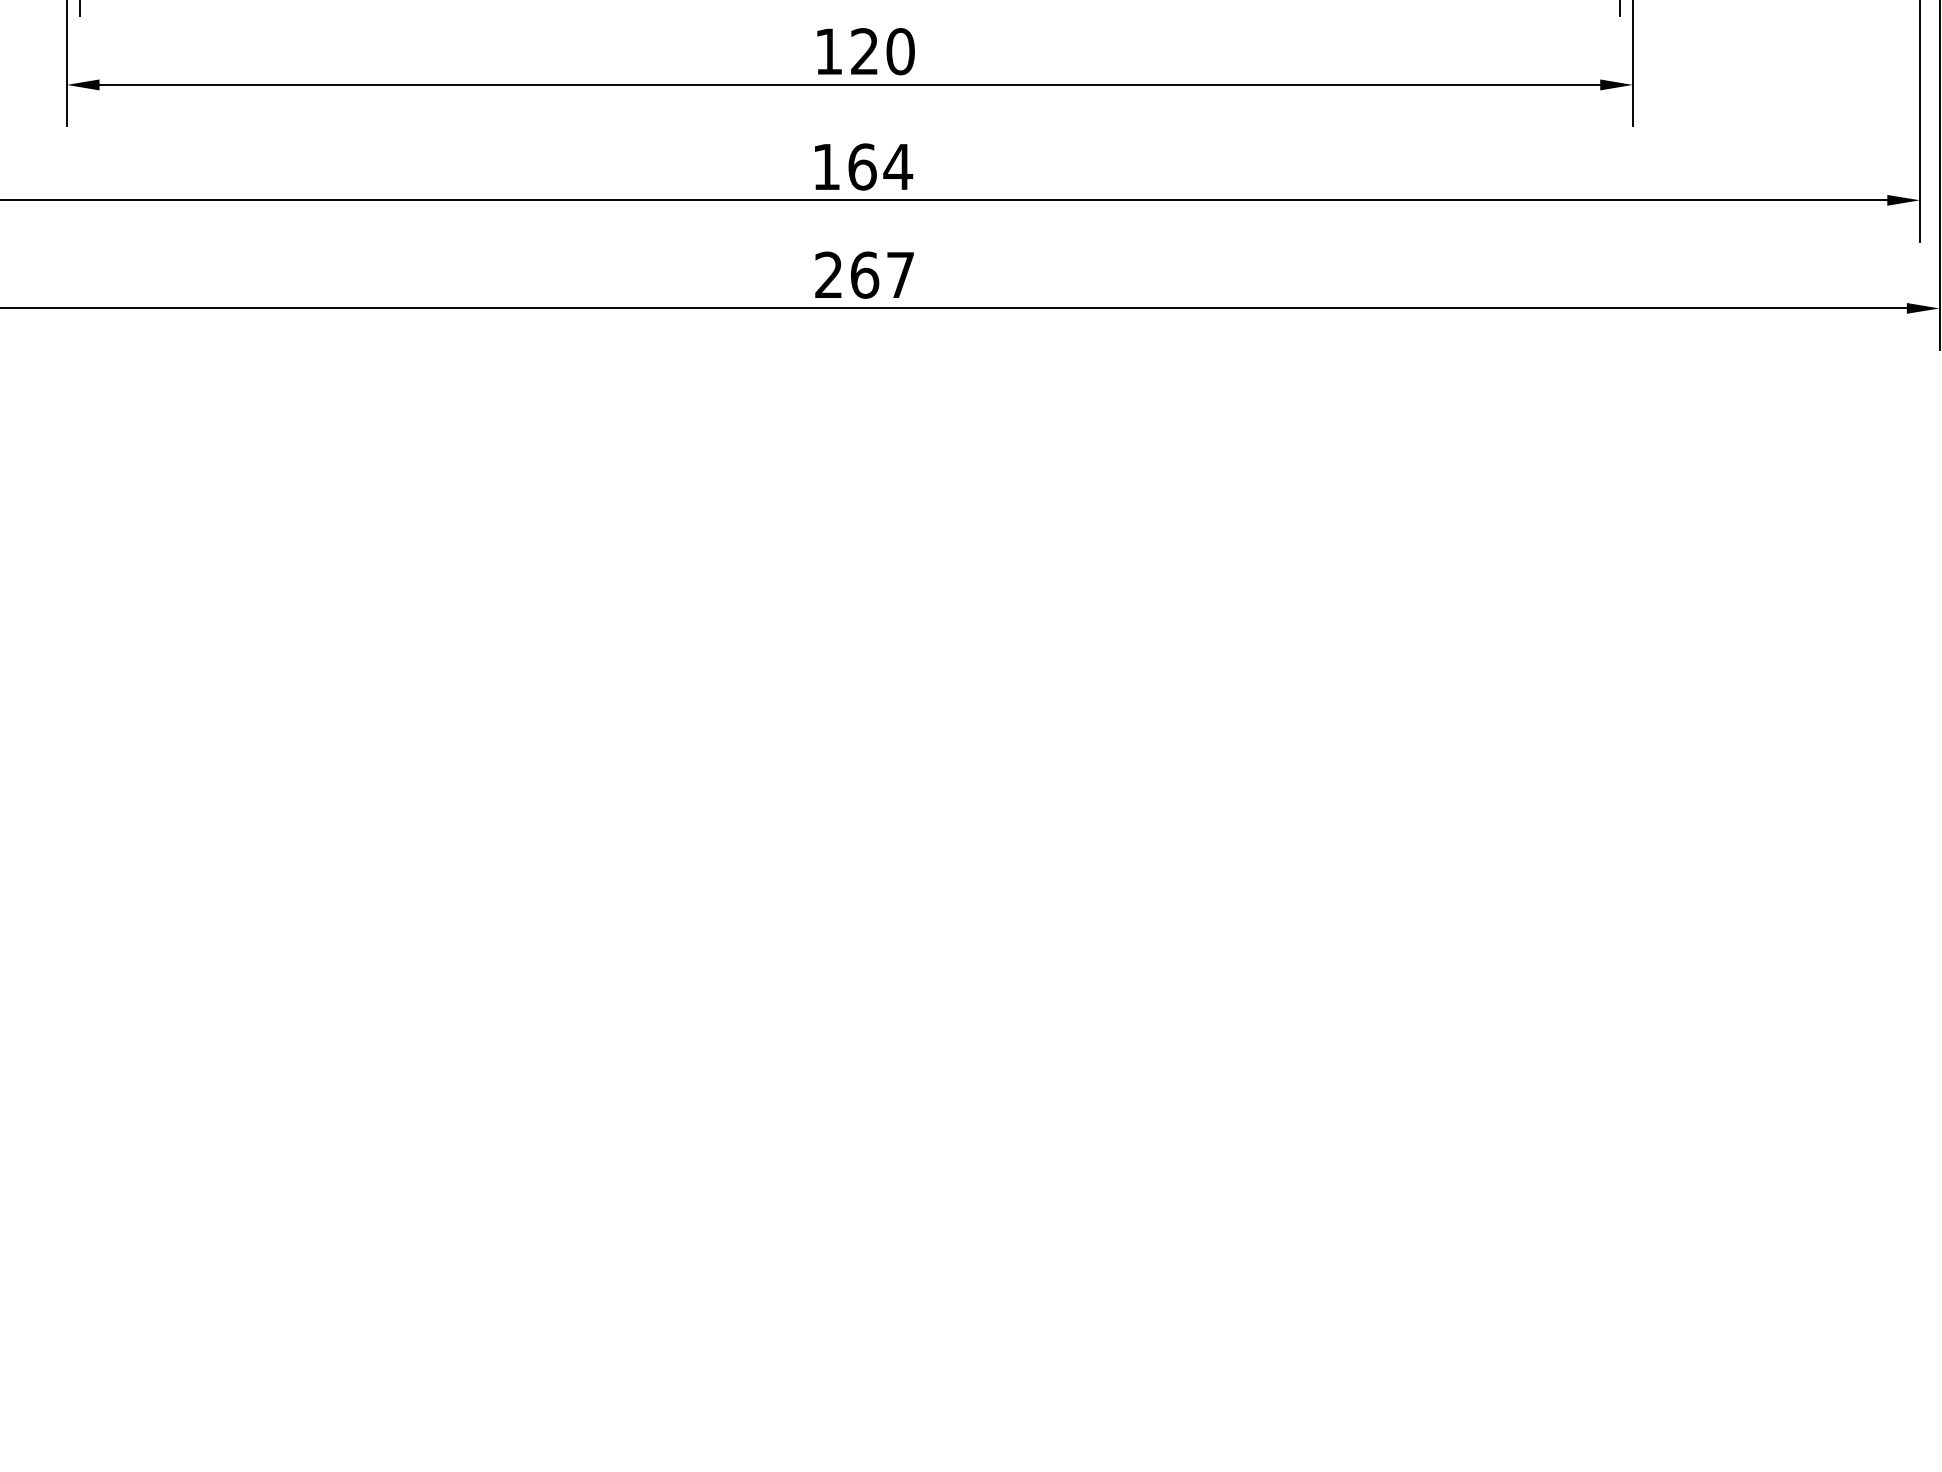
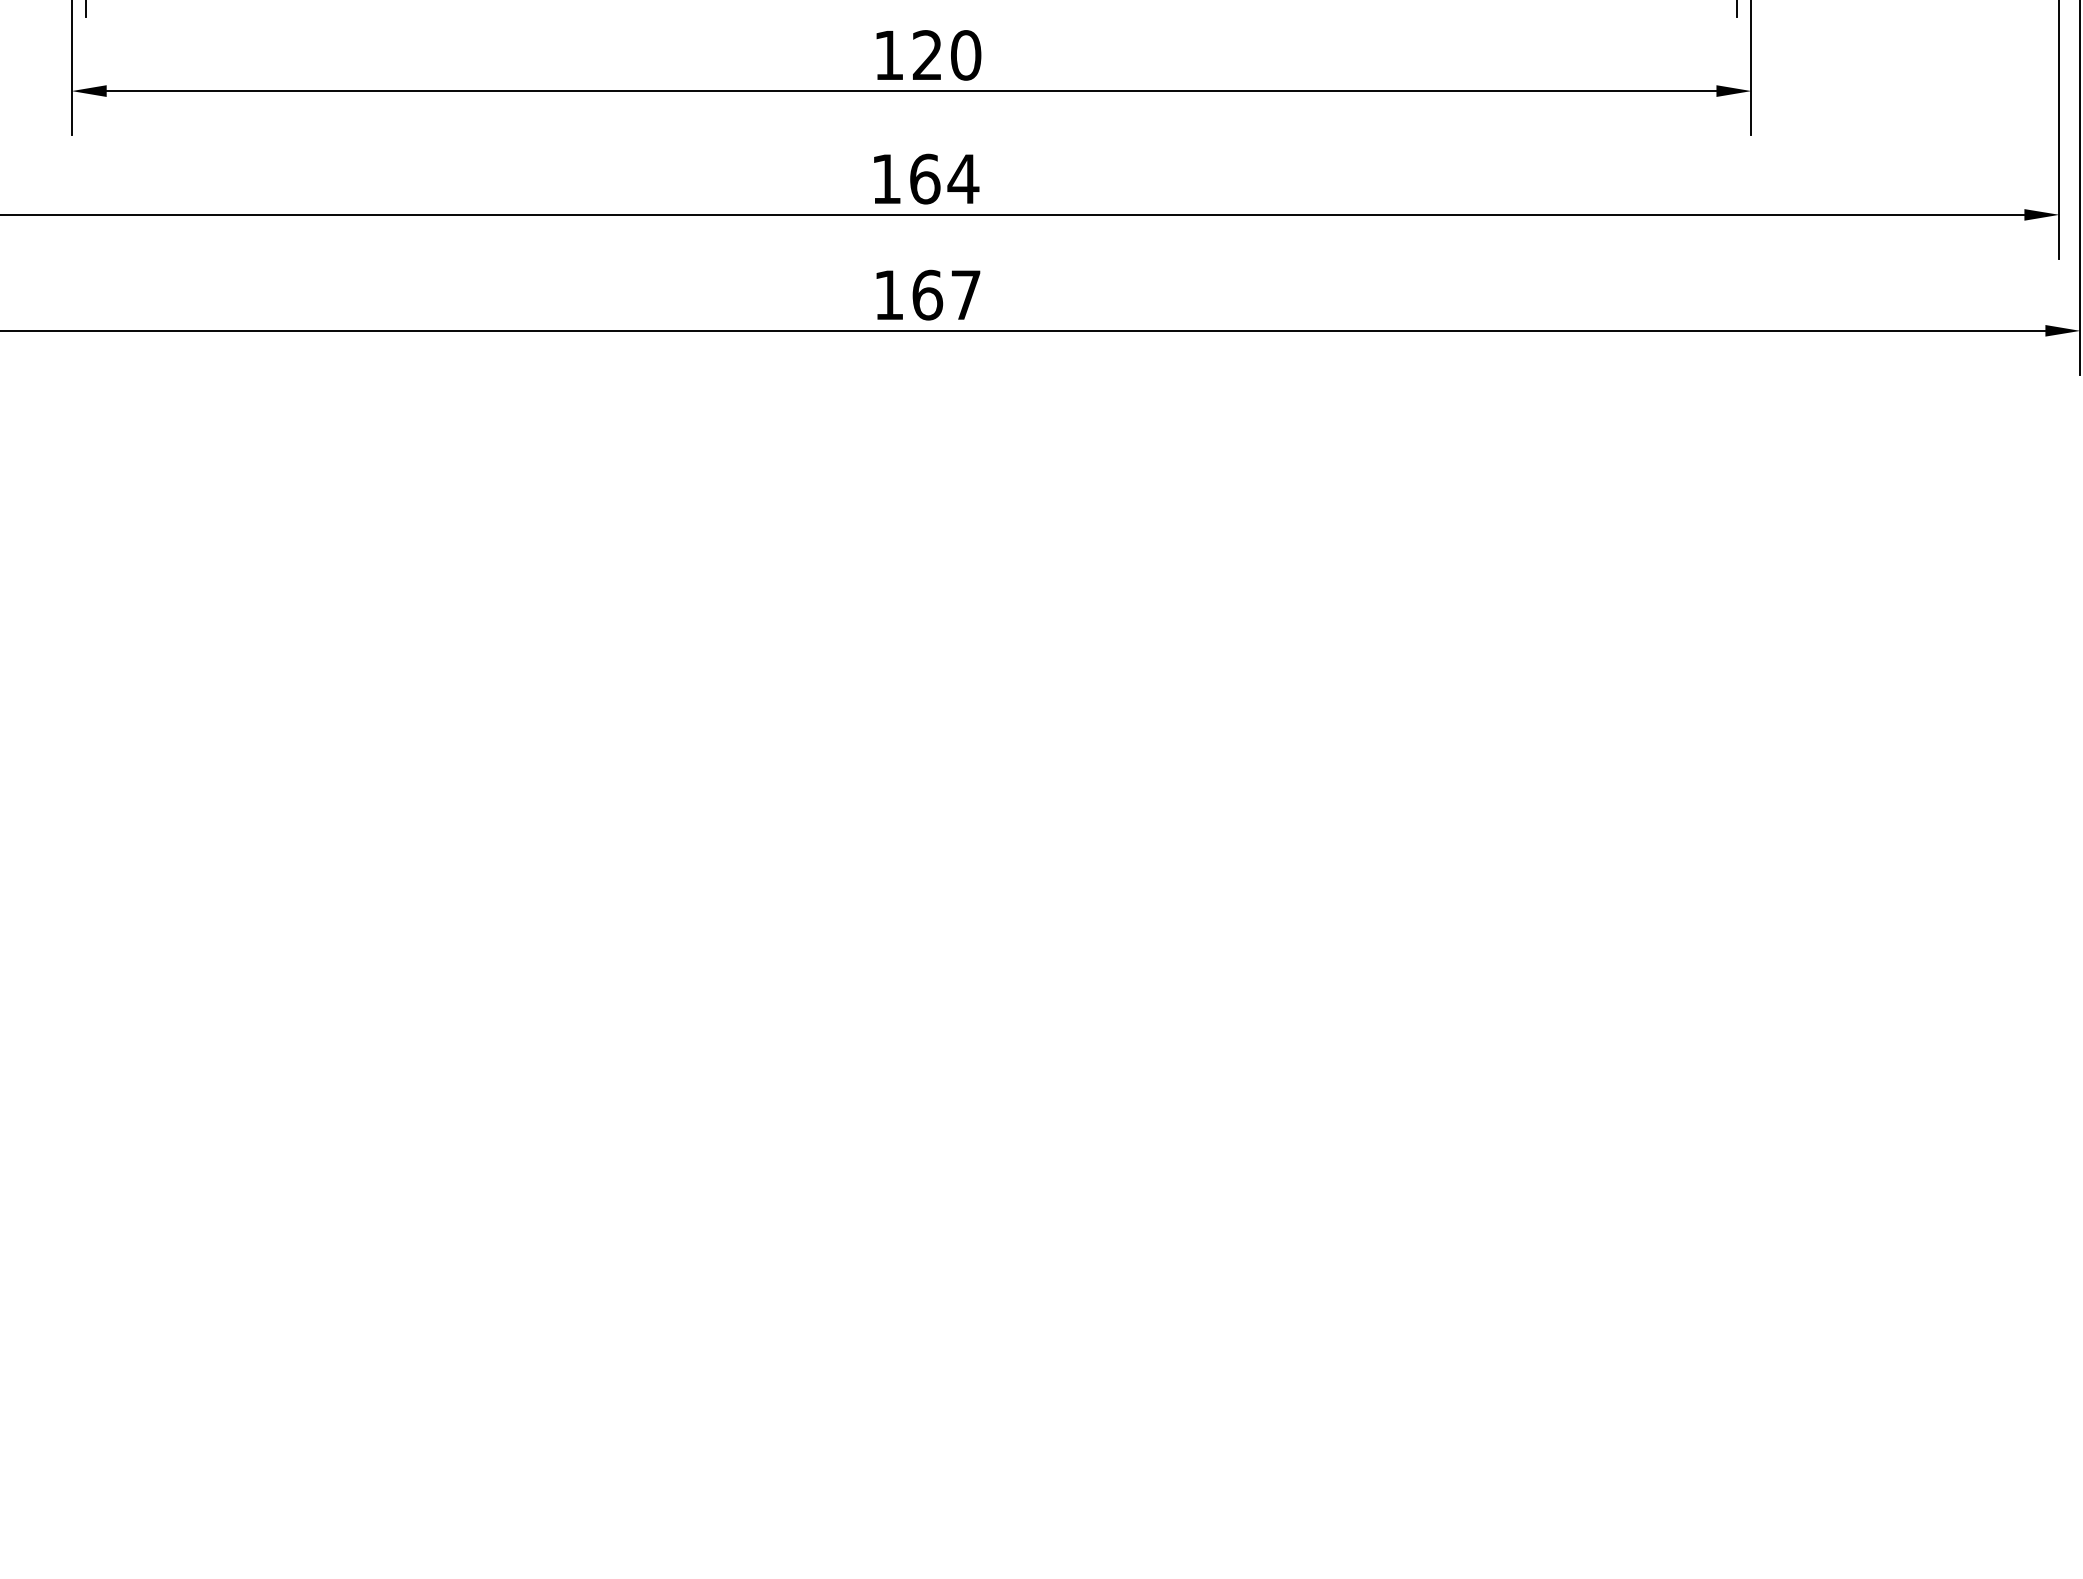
text: (828, 274) -> (888, 294), 267 -> 167

